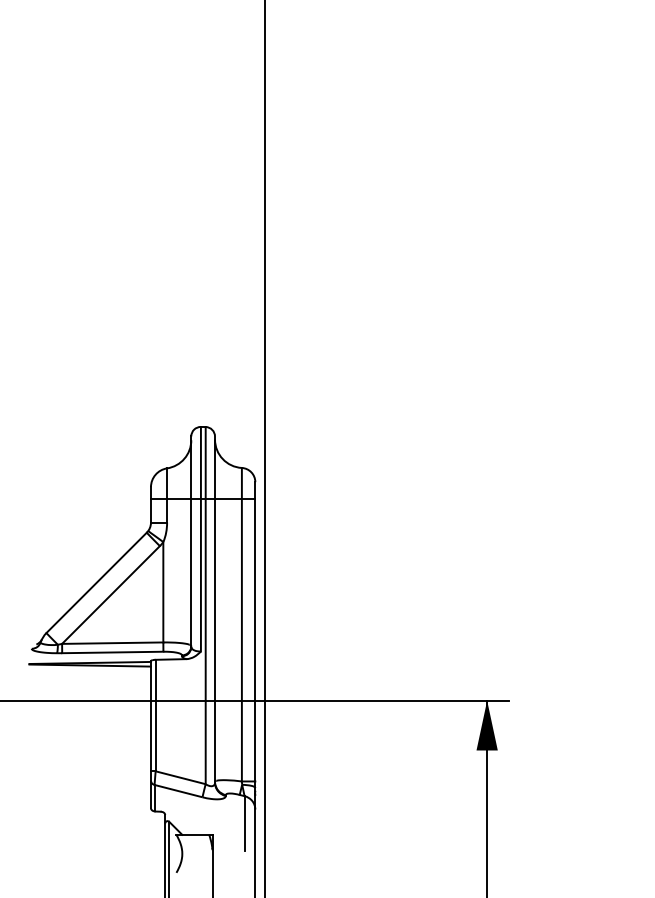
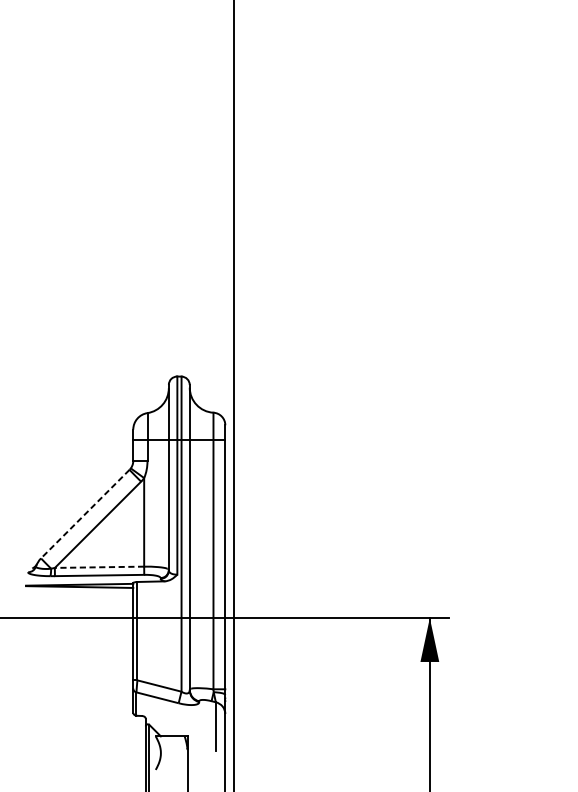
line: (96, 582) -> (85, 513), solid -> dashed
line: (112, 643) -> (99, 567), solid -> dashed

